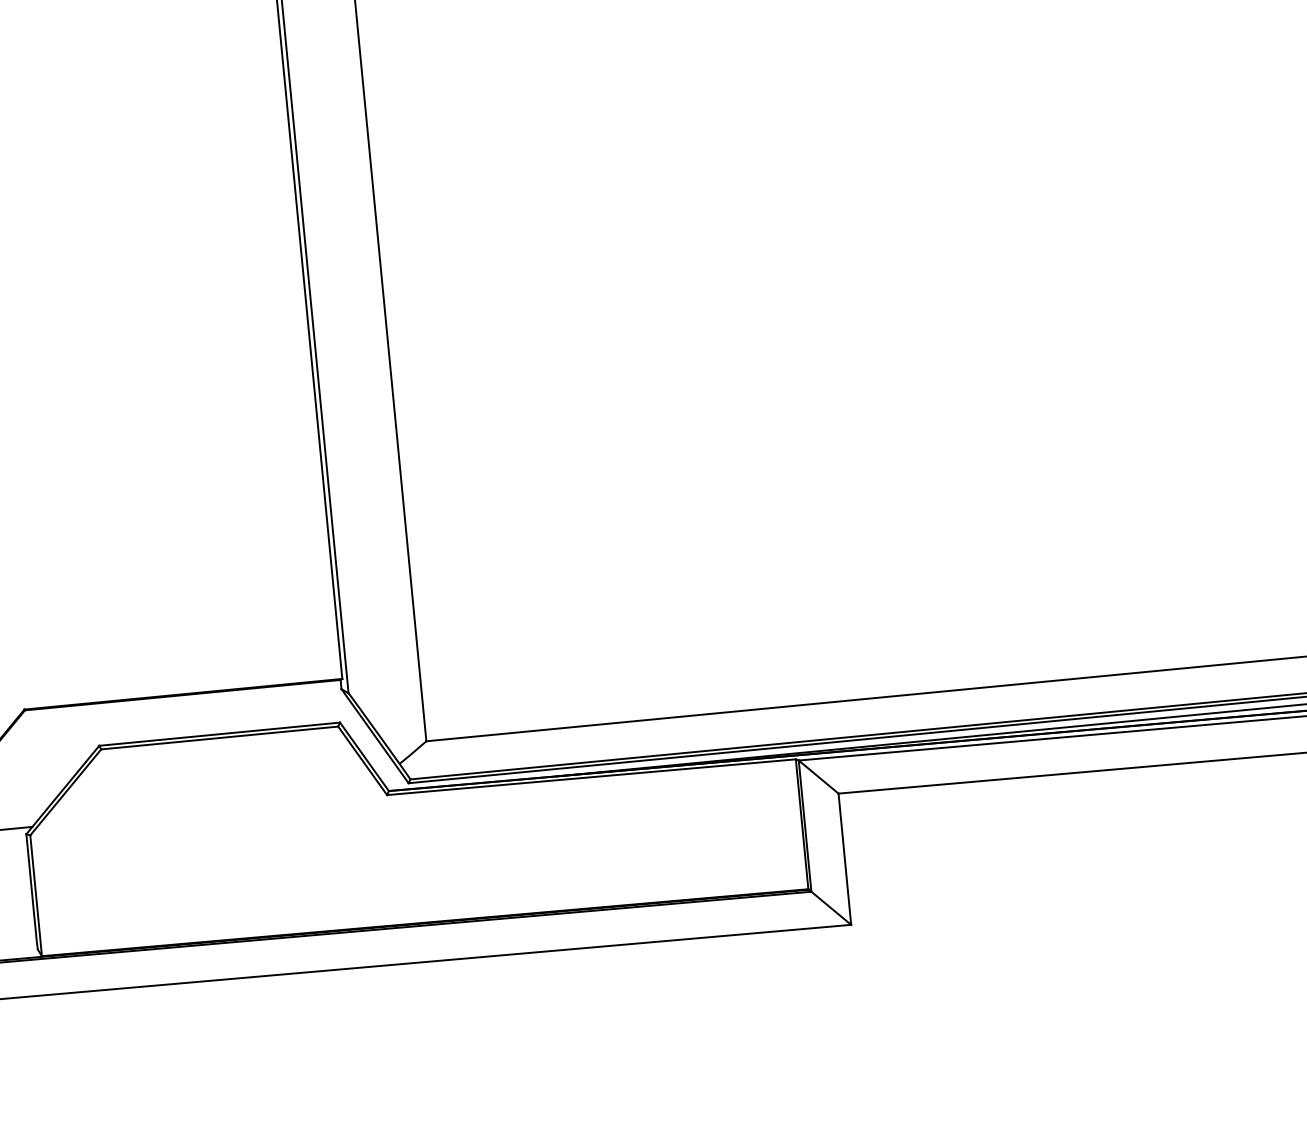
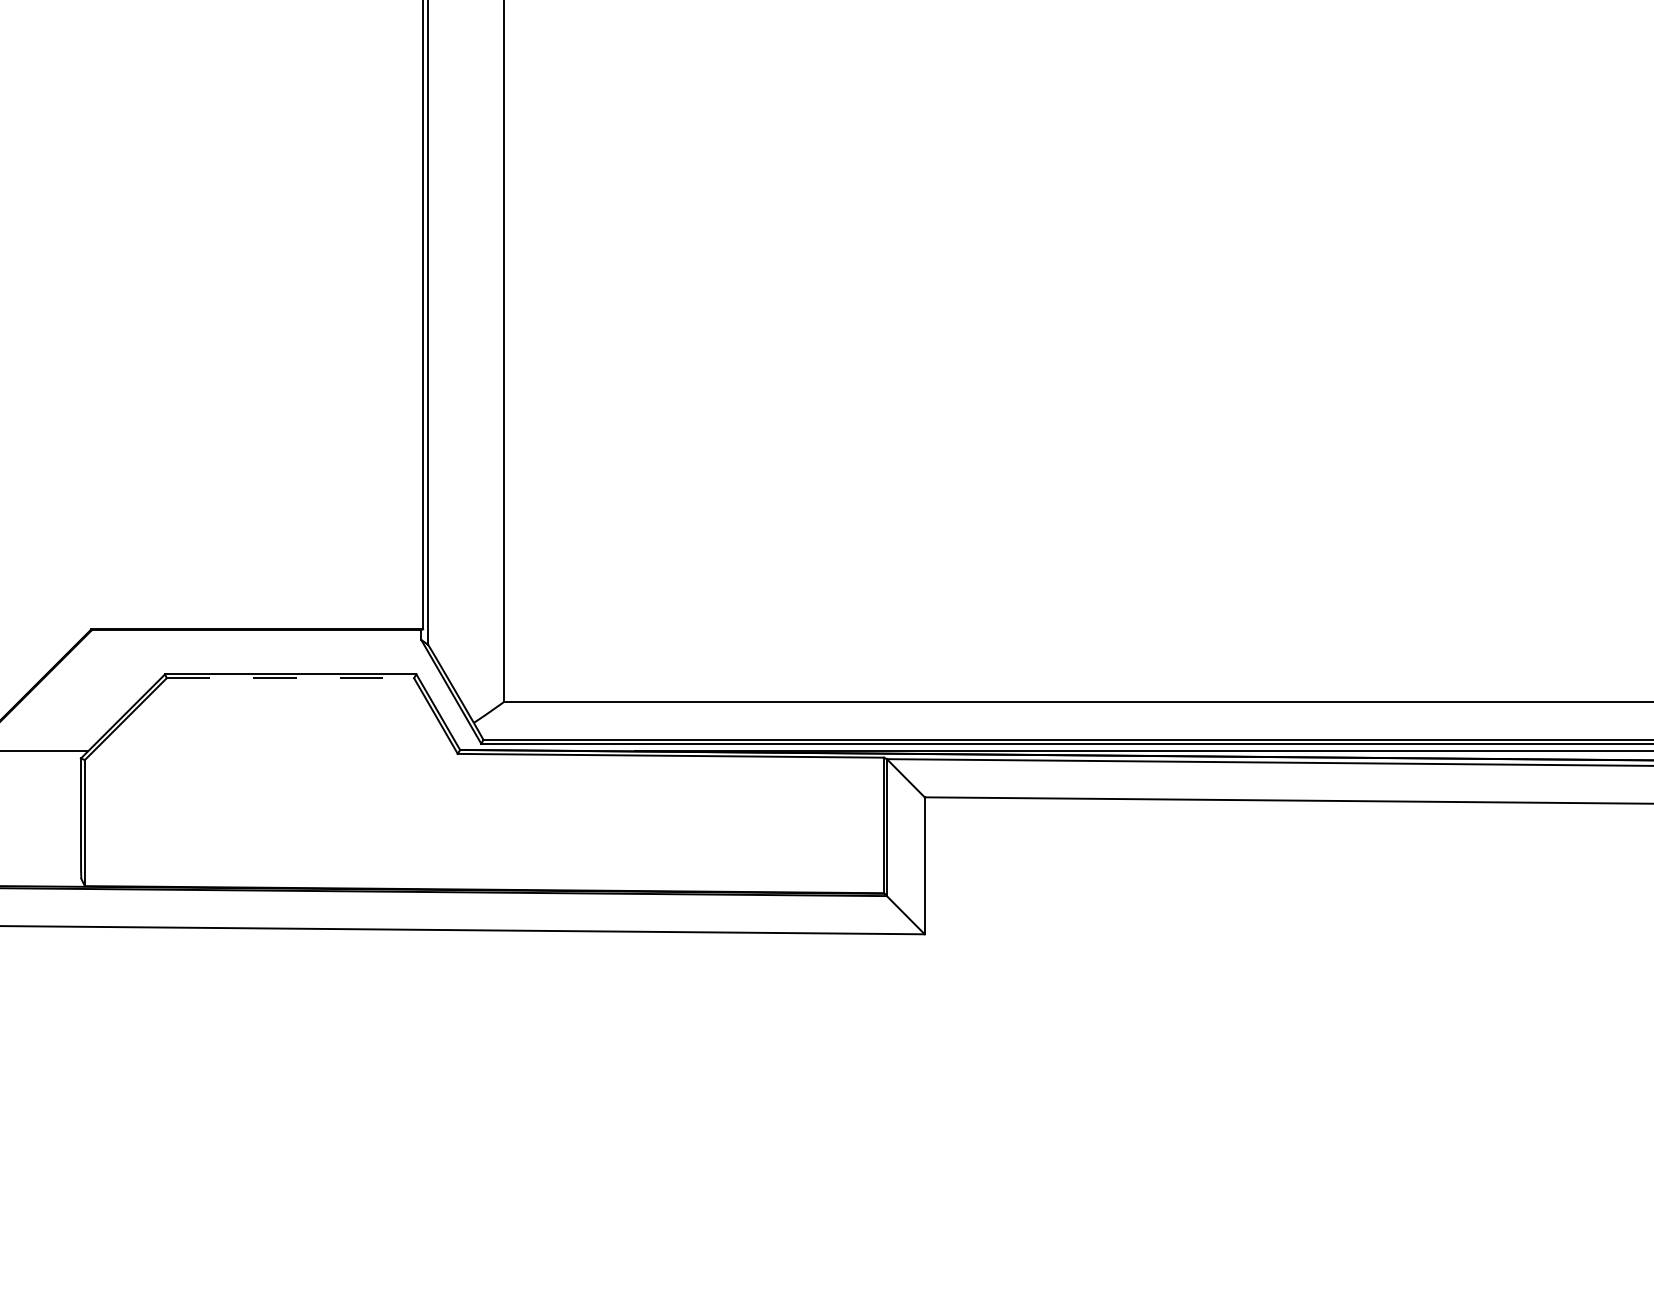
line: (219, 738) -> (290, 678), solid -> dashed

